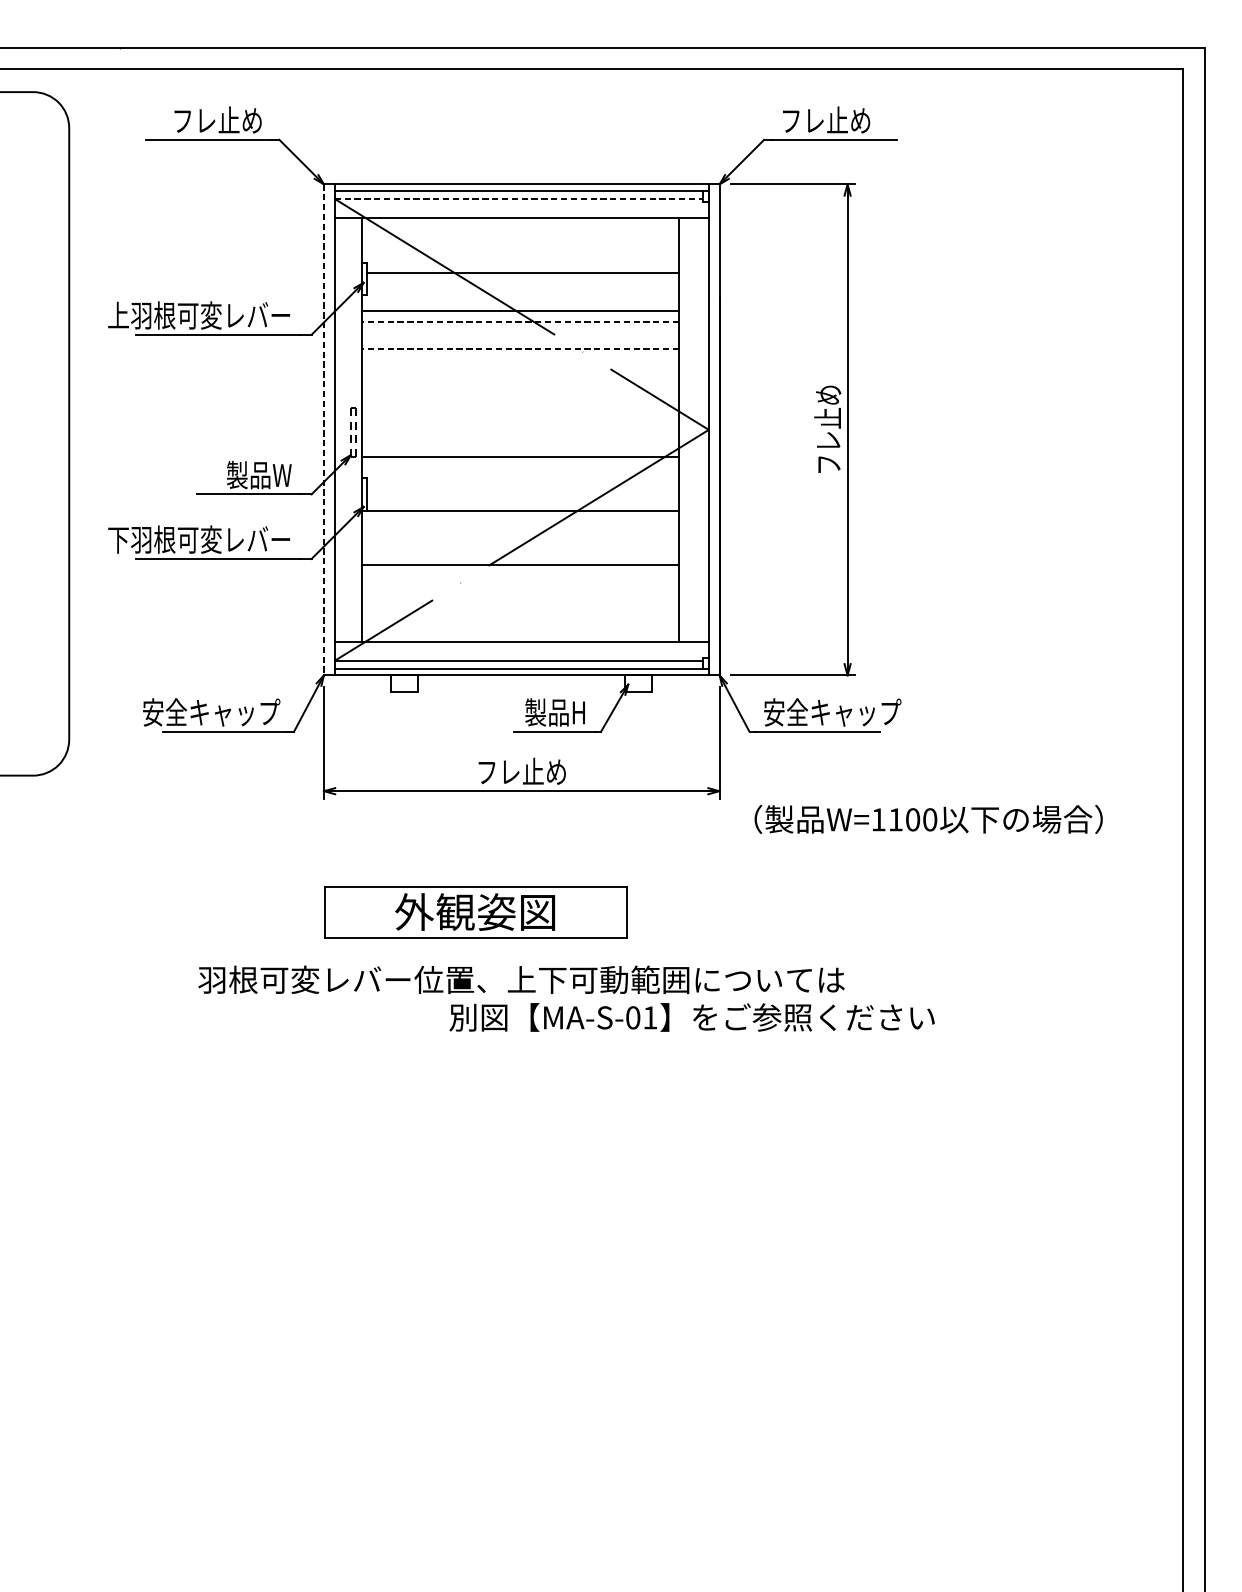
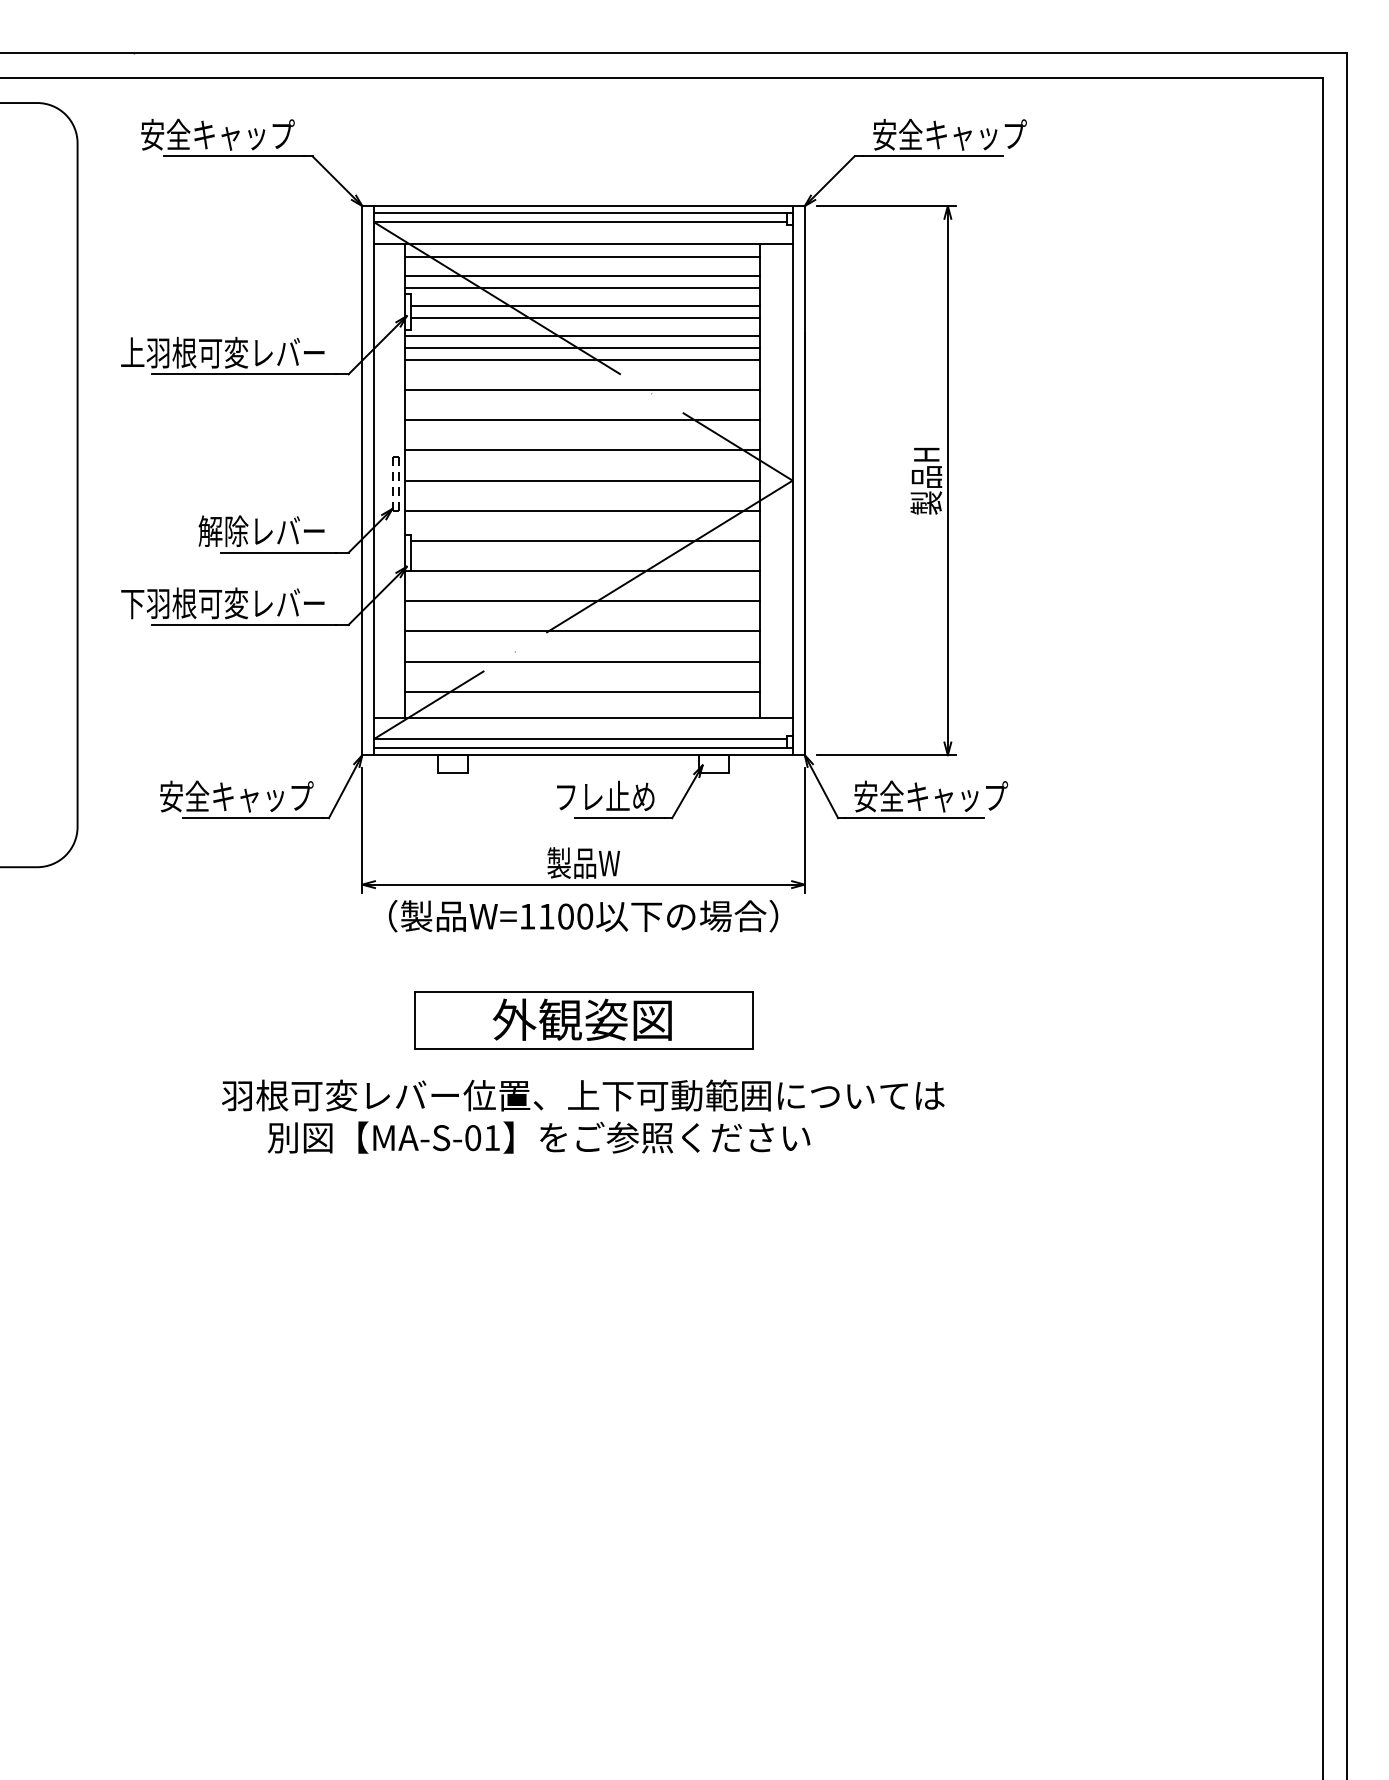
text: (194, 120) -> (217, 134), フレ止め -> 安全キャップ
text: (849, 120) -> (949, 134), フレ止め -> 安全キャップ
line: (519, 198) -> (581, 222), dashed -> solid
line: (519, 230) -> (581, 257), added
line: (519, 246) -> (581, 275), added
line: (519, 257) -> (581, 287), added
line: (522, 283) -> (584, 317), added
line: (519, 300) -> (581, 335), added
line: (519, 321) -> (581, 359), dashed -> solid
line: (519, 349) -> (581, 390), dashed -> solid
line: (519, 376) -> (581, 420), added
line: (519, 402) -> (581, 450), added
text: (828, 428) -> (926, 479), フレ止め -> 製品H
line: (324, 429) -> (362, 480), dashed -> solid
line: (519, 429) -> (581, 480), added
text: (234, 475) -> (262, 531), 製品W -> 解除レバー
line: (522, 483) -> (584, 540), added
line: (519, 537) -> (581, 601), added
line: (519, 591) -> (581, 661), added
line: (519, 618) -> (581, 691), added
text: (541, 712) -> (605, 796), 製品H -> フレ止め
text: (521, 771) -> (583, 862), フレ止め -> 製品W
text: (928, 819) -> (583, 916), moved
part: (476, 912) -> (583, 1020), moved
text: (691, 1017) -> (538, 1137), moved

